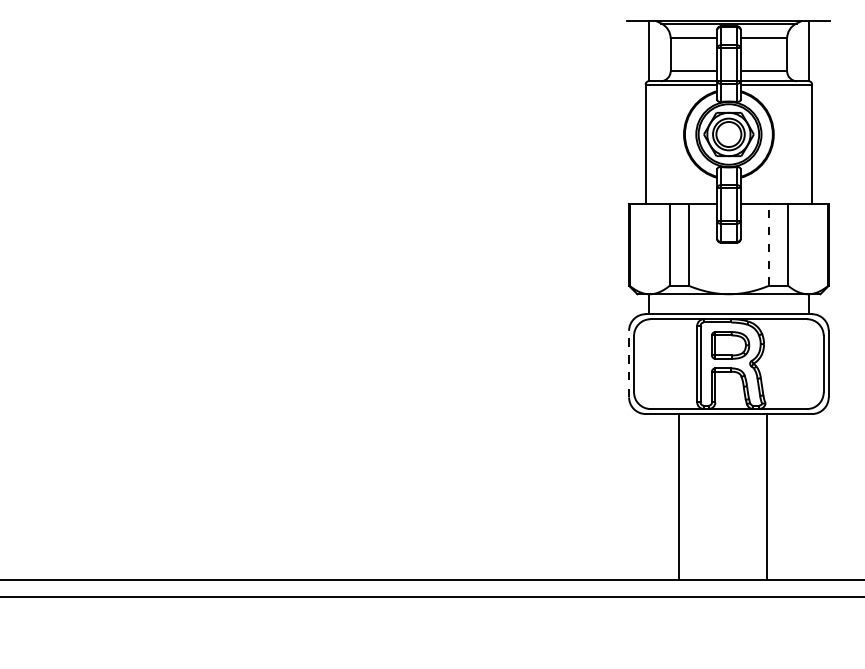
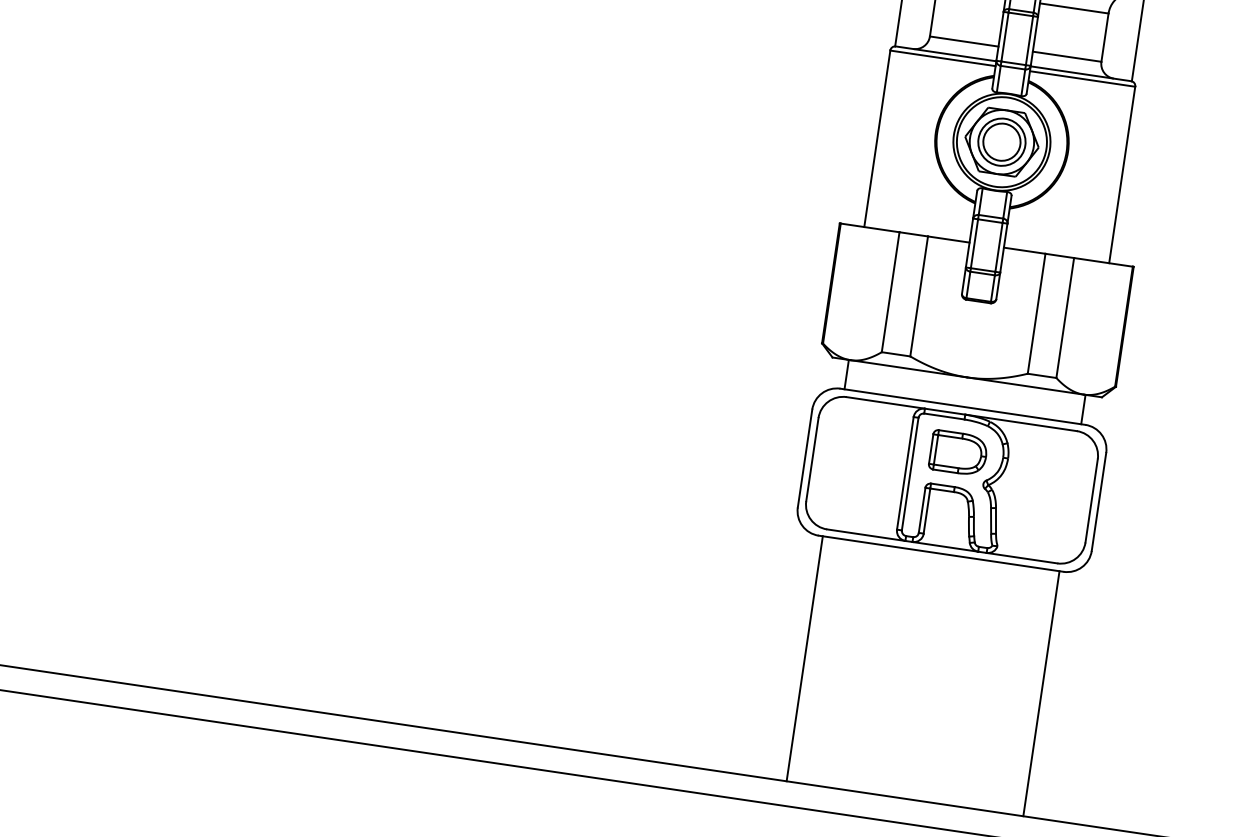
line: (768, 245) -> (1036, 314), dashed -> solid
line: (629, 363) -> (805, 457), dashed -> solid
line: (678, 497) -> (804, 659), moved
line: (767, 497) -> (1041, 694), moved

